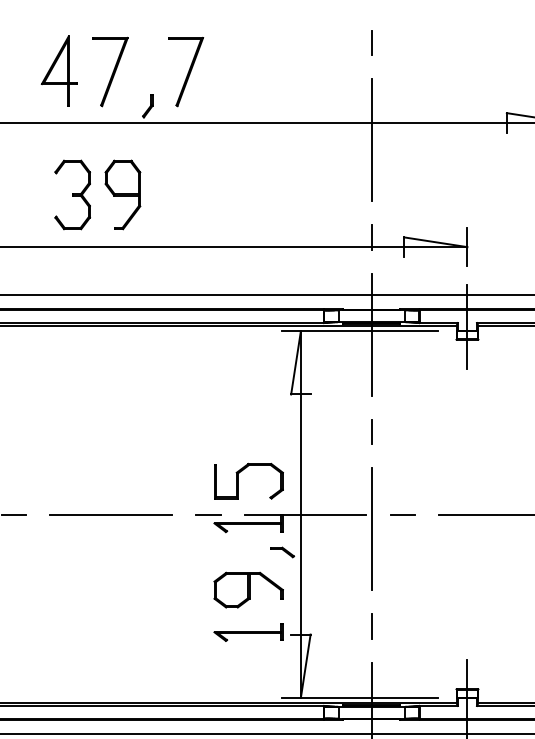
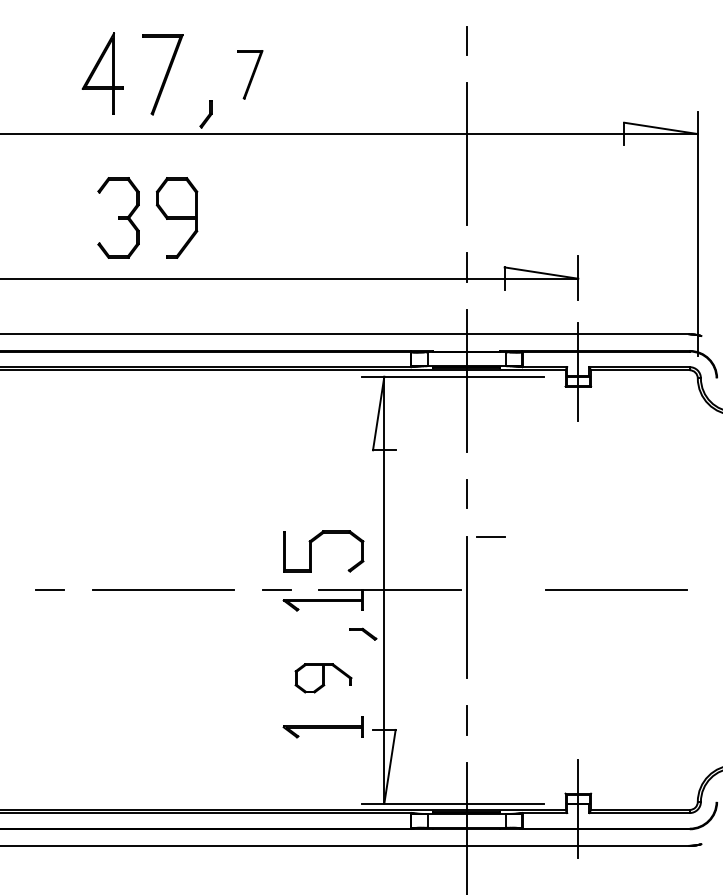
part: (185, 71) -> (250, 74), size x0.6
line: (402, 513) -> (490, 536), moved
part: (248, 590) -> (323, 678), size x0.7

